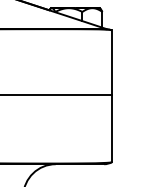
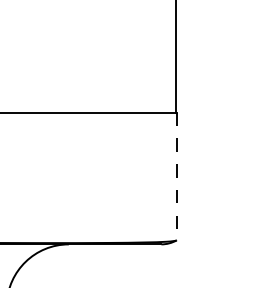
line: (112, 129) -> (177, 177), solid -> dashed

